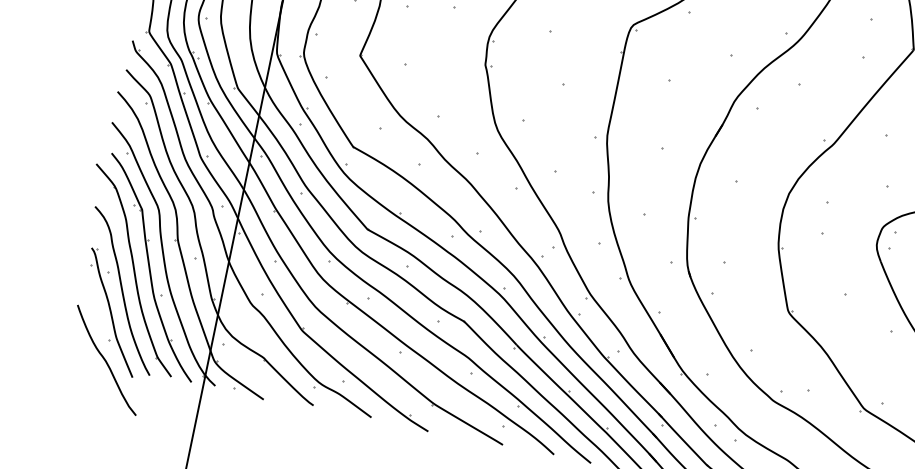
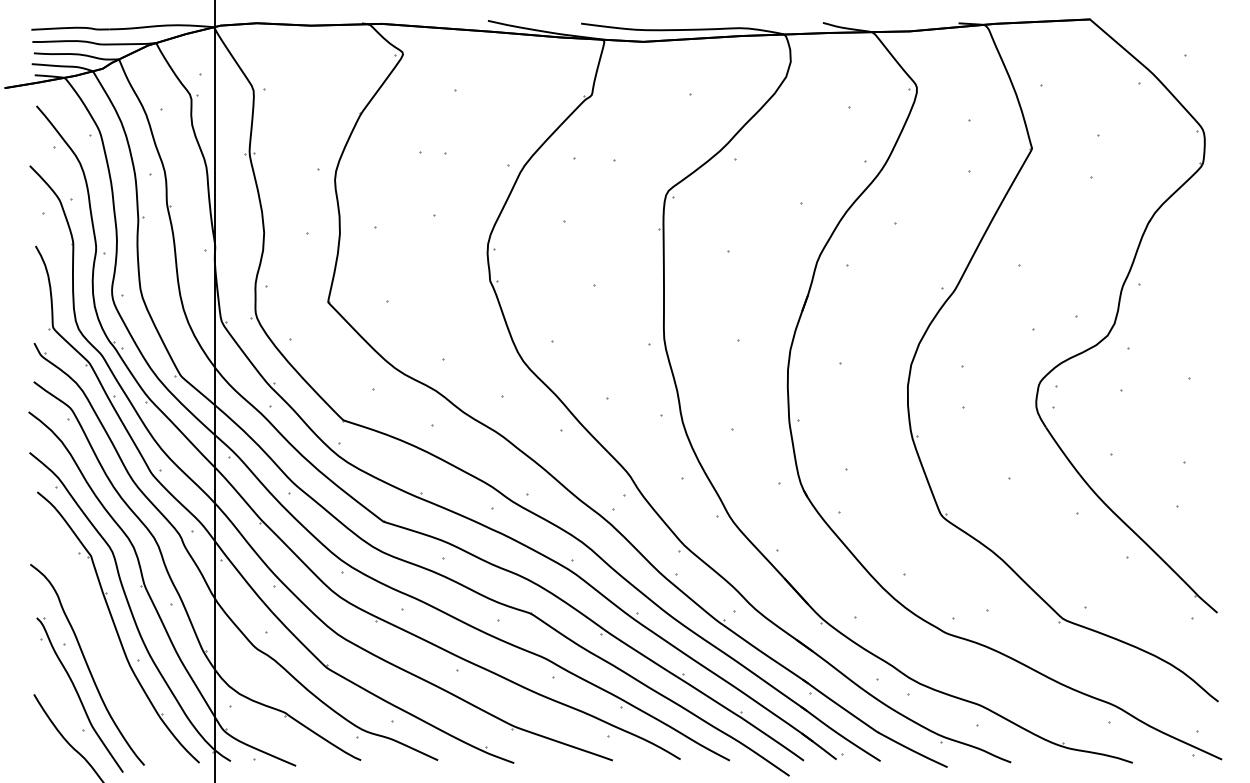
part: (133, 270) -> (96, 635), removed

